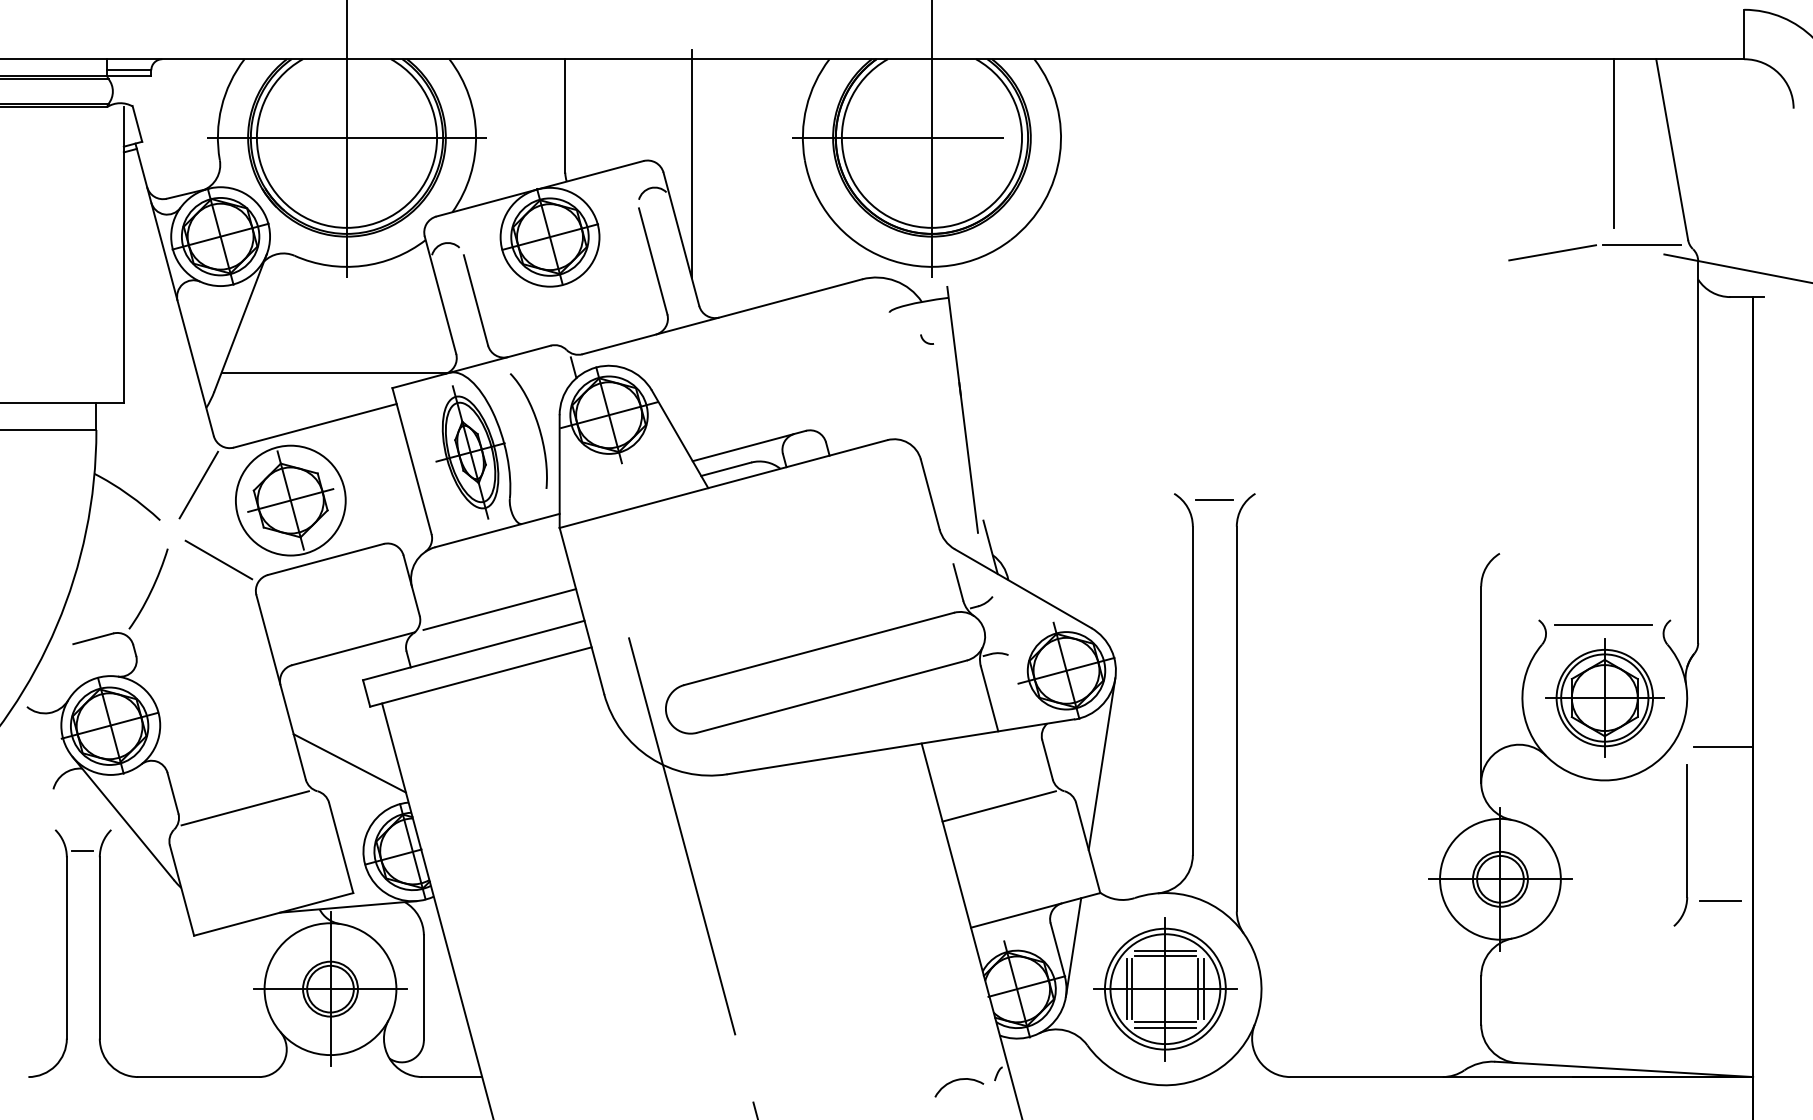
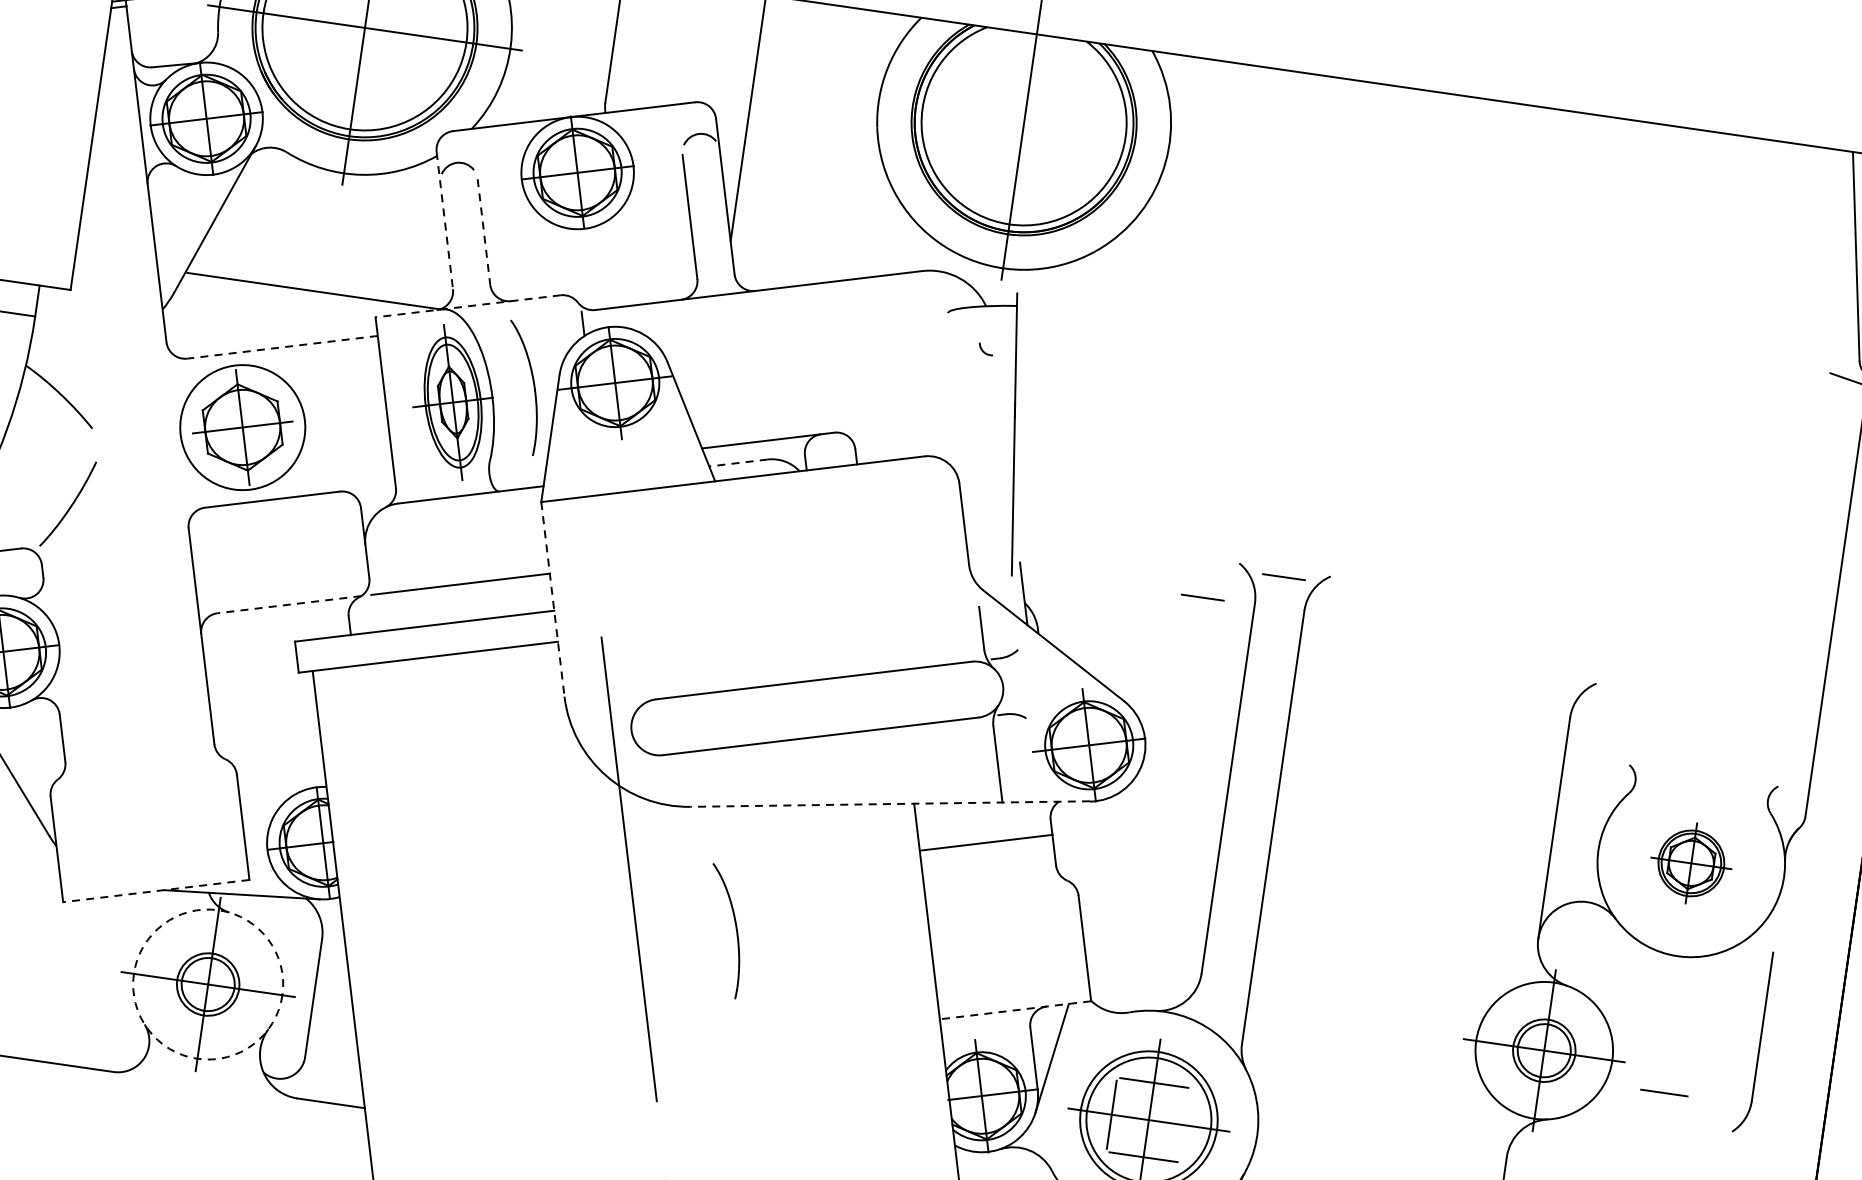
line: (897, 137) -> (985, 116), removed
line: (1614, 143) -> (1792, 240), removed
line: (1641, 244) -> (1806, 358), removed
line: (1552, 252) -> (1704, 352), removed
line: (440, 295) -> (444, 220), solid -> dashed
line: (475, 300) -> (483, 232), solid -> dashed
line: (471, 366) -> (468, 305), solid -> dashed
line: (314, 425) -> (281, 346), solid -> dashed
line: (726, 469) -> (738, 463), solid -> dashed
line: (198, 484) -> (141, 394), removed
line: (1146, 527) -> (1202, 596), added
line: (218, 559) -> (151, 482), removed
line: (582, 611) -> (553, 599), solid -> dashed
line: (1603, 625) -> (1701, 781), removed
line: (353, 648) -> (289, 604), solid -> dashed
part: (1604, 697) -> (1691, 862), size x0.6
line: (900, 746) -> (889, 803), solid -> dashed
line: (1723, 747) -> (1817, 938), removed
line: (349, 763) -> (266, 733), removed
line: (1101, 763) -> (1113, 855), removed
line: (998, 806) -> (985, 842), moved
line: (244, 808) -> (140, 767), removed
curve: (781, 873) -> (735, 927), added
line: (1720, 900) -> (1664, 1092), moved
line: (1035, 910) -> (1015, 1010), solid -> dashed
line: (273, 914) -> (156, 891), solid -> dashed
line: (1165, 950) -> (1155, 1076), removed
line: (1126, 988) -> (1105, 1113), removed
line: (1198, 988) -> (1186, 1124), removed
line: (1203, 988) -> (1191, 1125), removed
circle: (330, 989) -> (208, 984), solid -> dashed
line: (1165, 1027) -> (1142, 1163), removed

